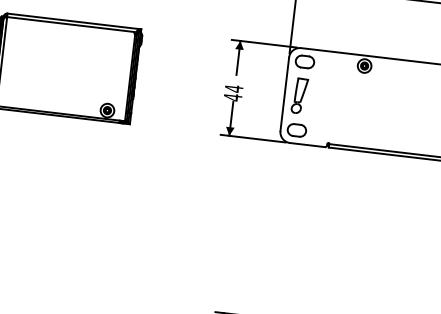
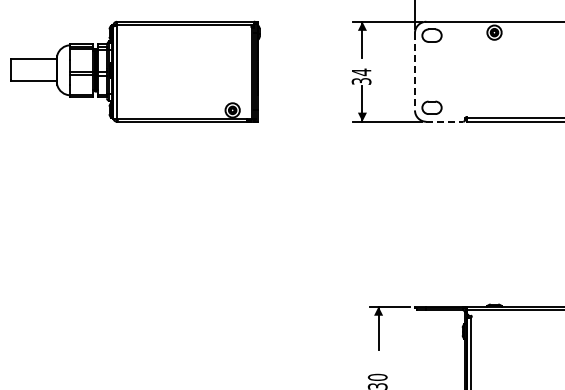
line: (284, 93) -> (414, 71), solid -> dashed
part: (299, 95) -> (430, 71), removed
text: (232, 97) -> (361, 81), 44 -> 34
line: (308, 144) -> (445, 121), solid -> dashed

